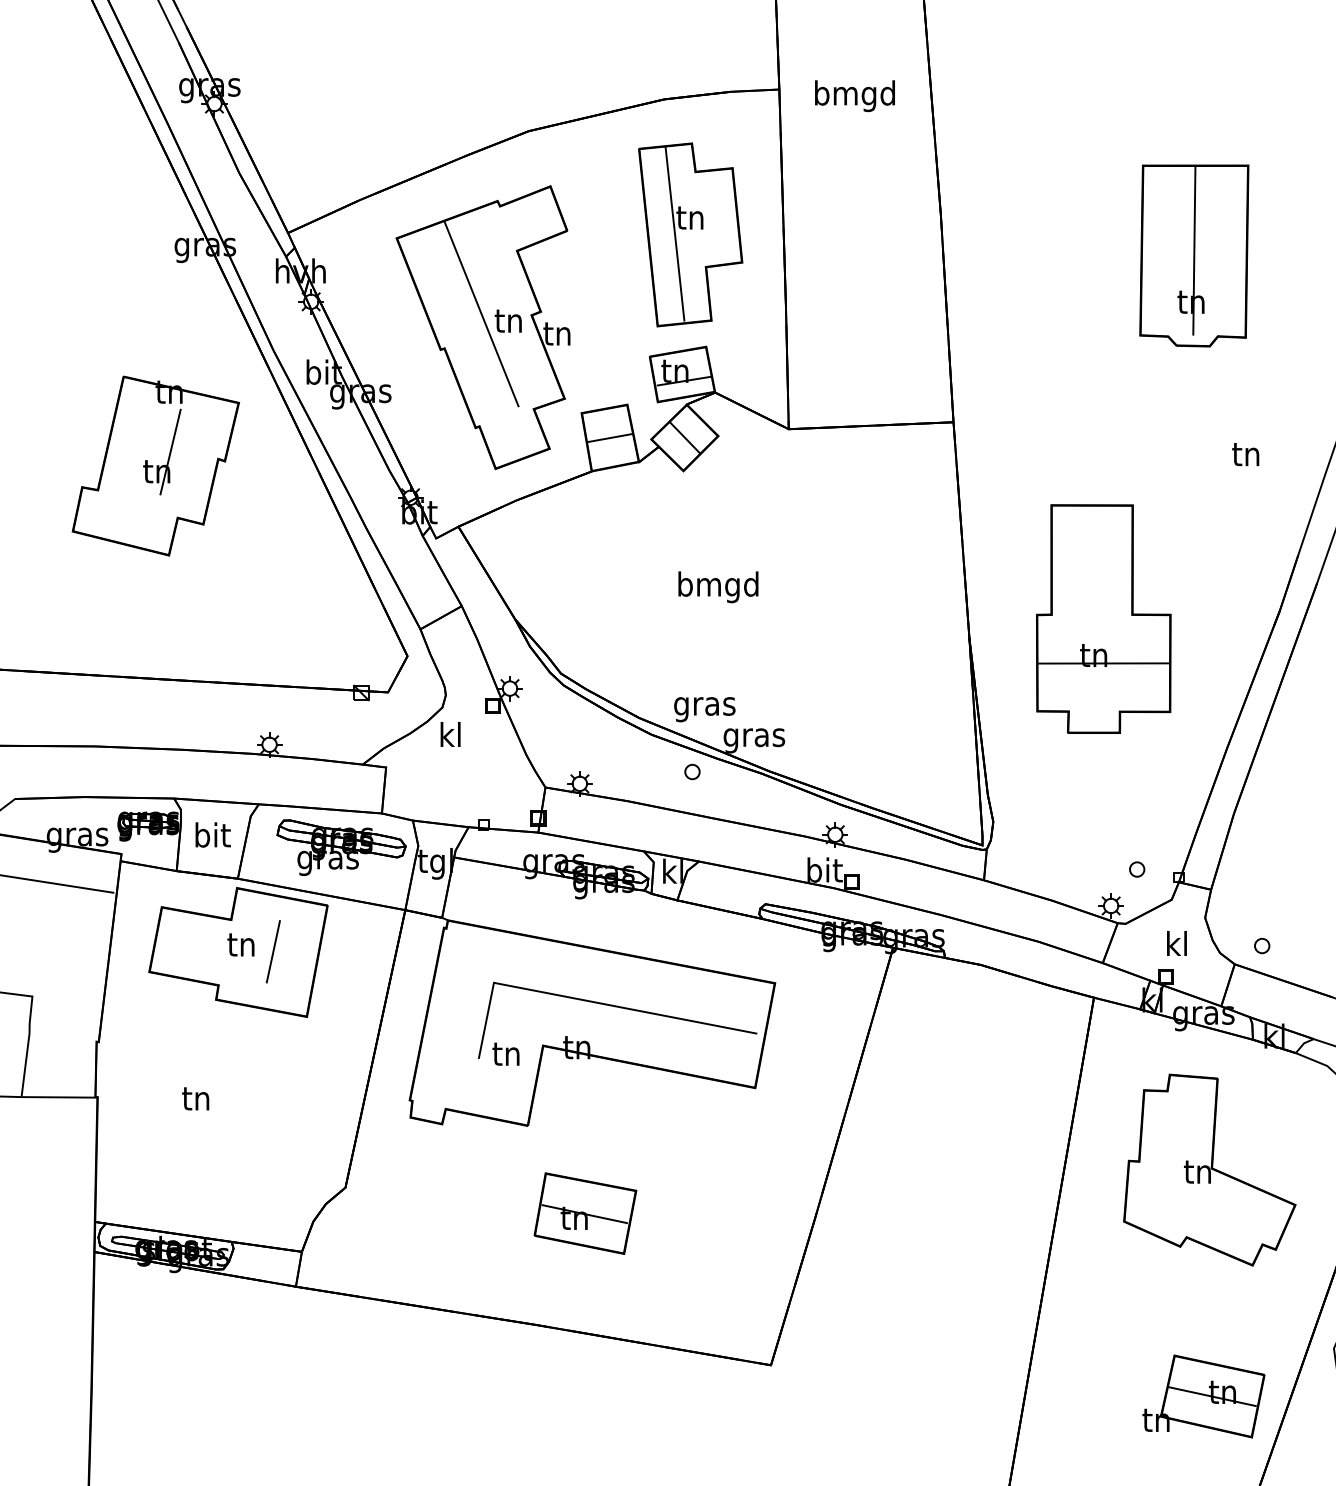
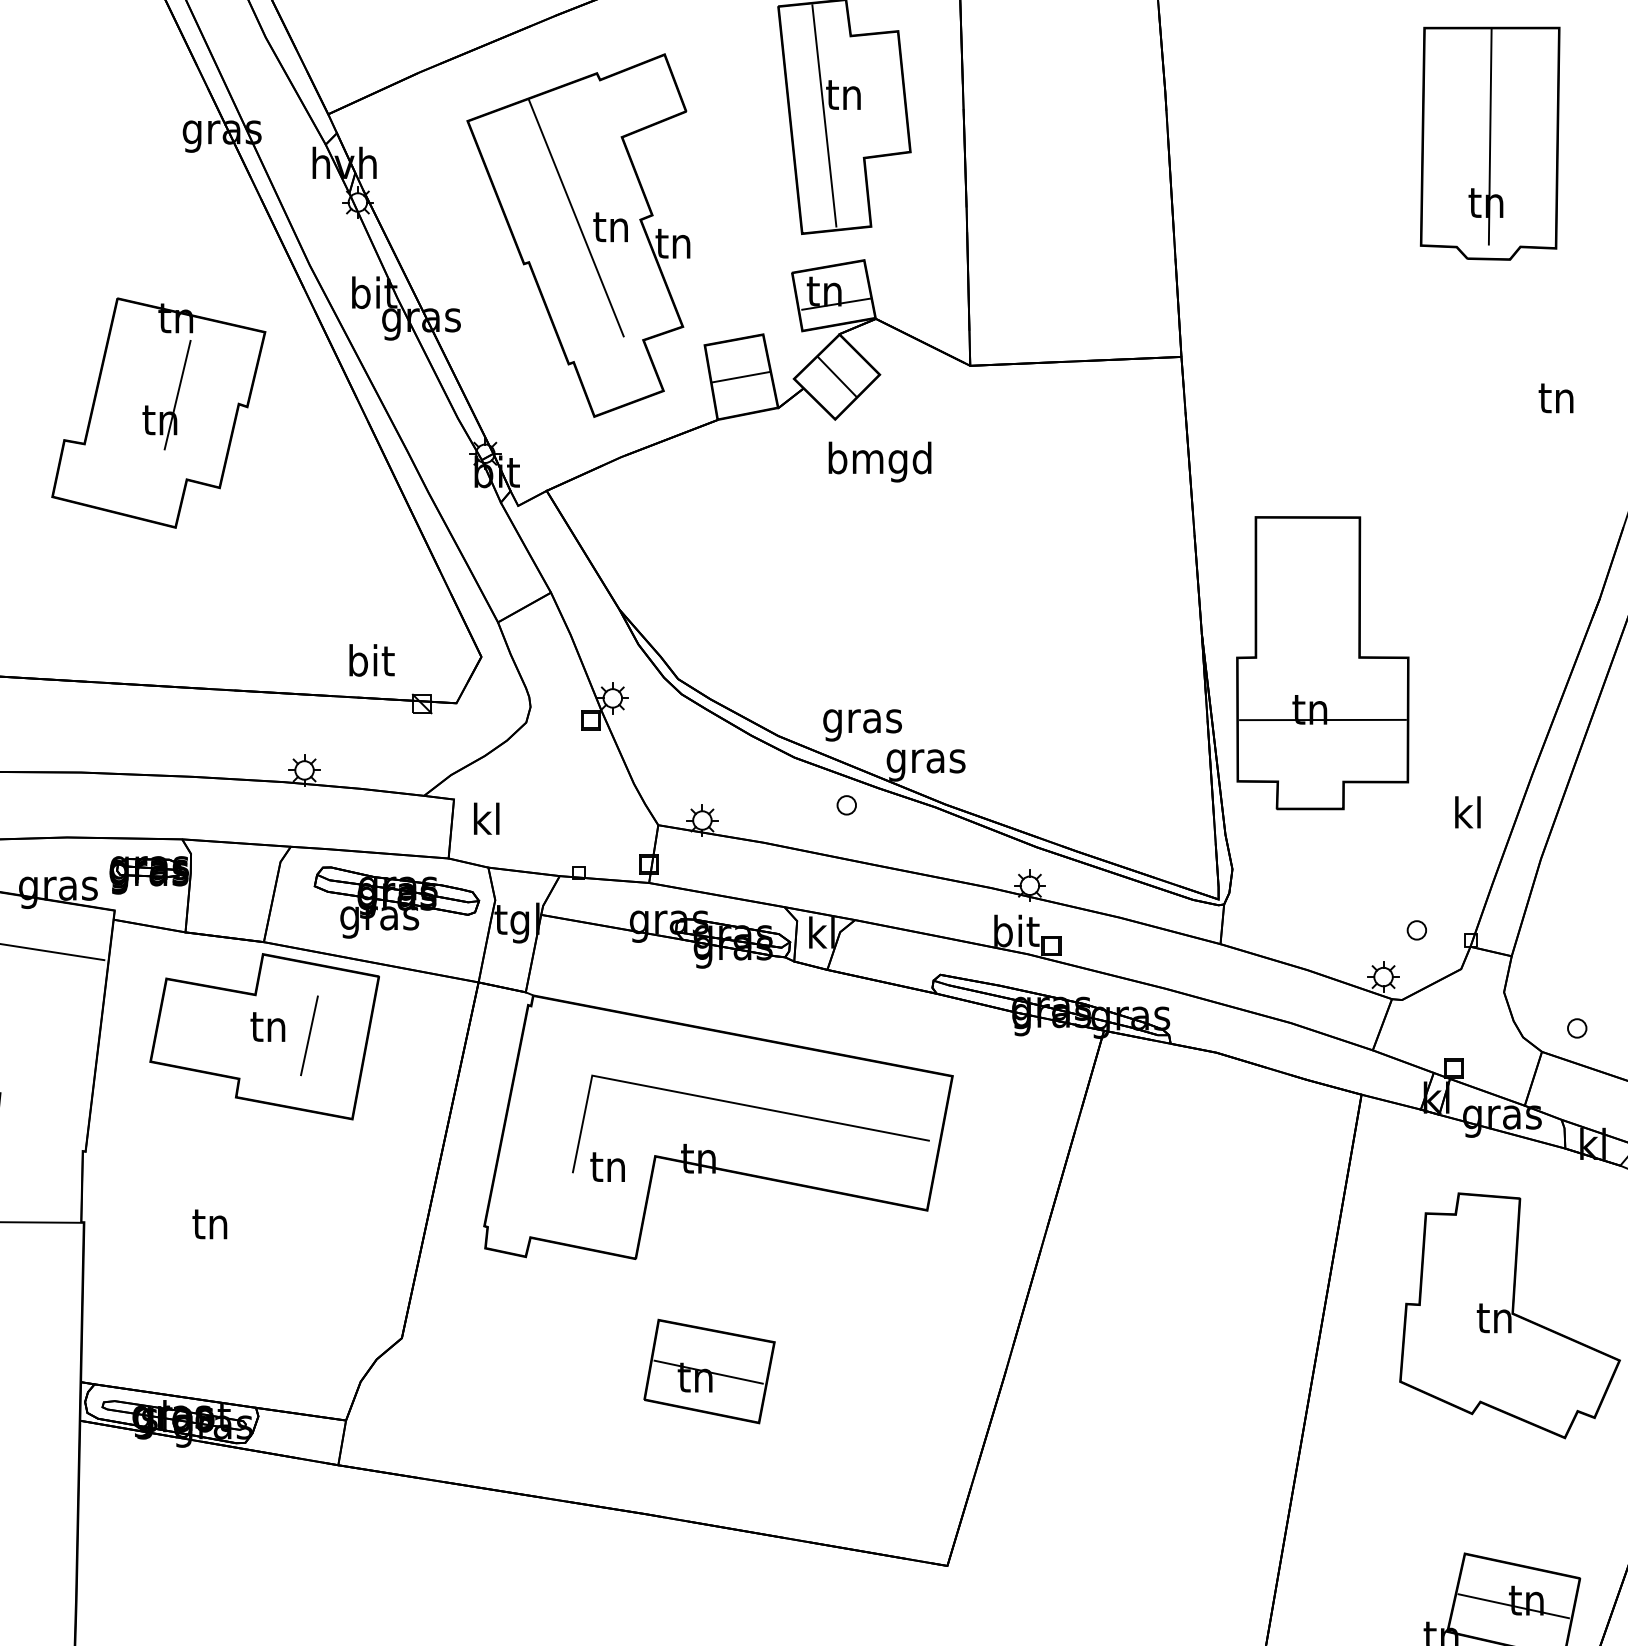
text: (718, 587) -> (880, 462), moved
part: (1103, 618) -> (1322, 662), moved
text: (450, 734) -> (486, 818), moved
text: (212, 834) -> (371, 659), moved
text: (1176, 943) -> (1467, 812), moved

